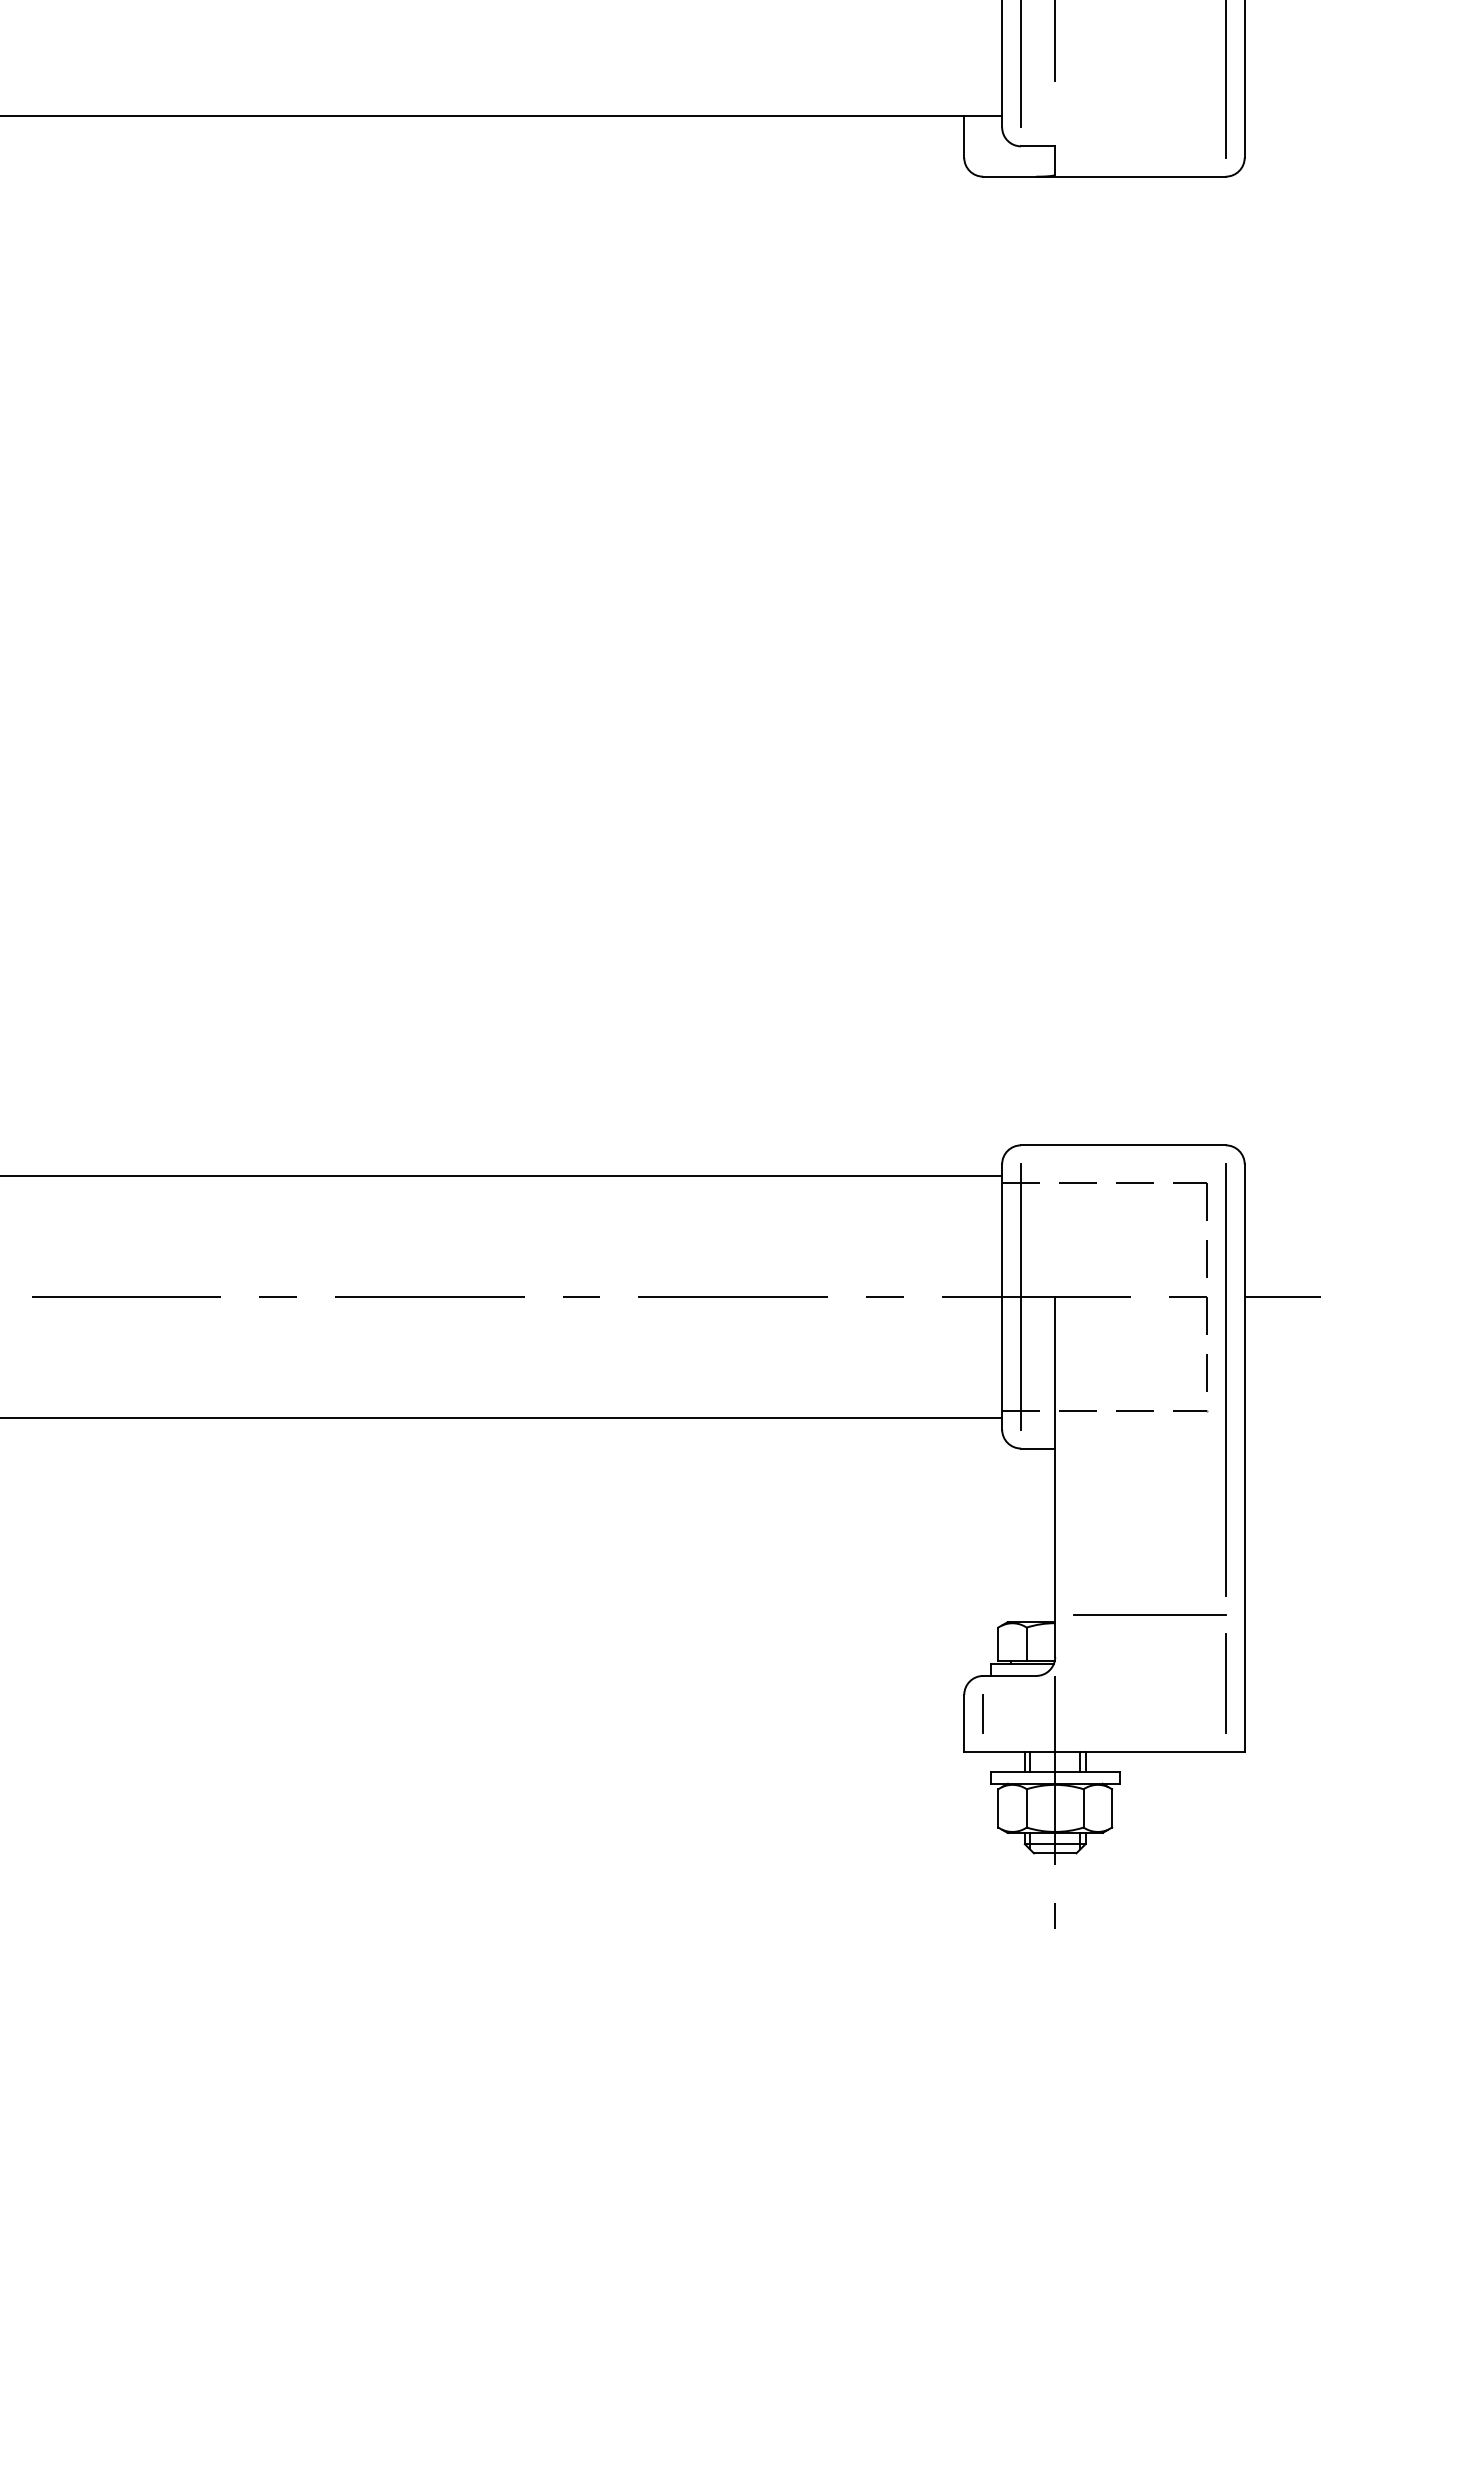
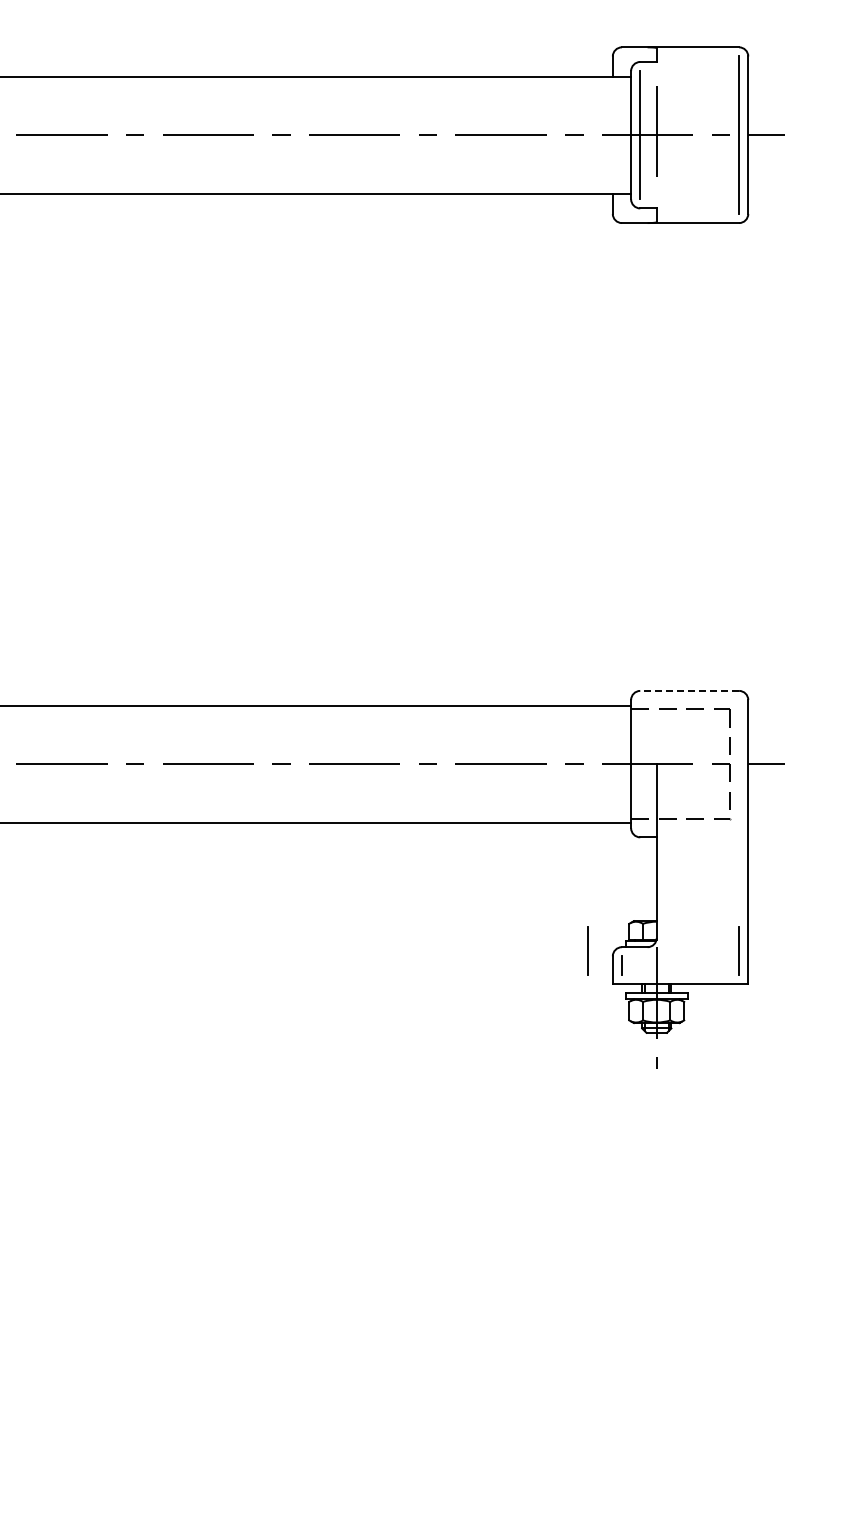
line: (1123, 1144) -> (689, 690), solid -> dashed
line: (1021, 1297) -> (640, 764), removed
line: (1226, 1380) -> (739, 804), removed
line: (1149, 1614) -> (702, 917), removed
line: (911, 1682) -> (587, 950), added

